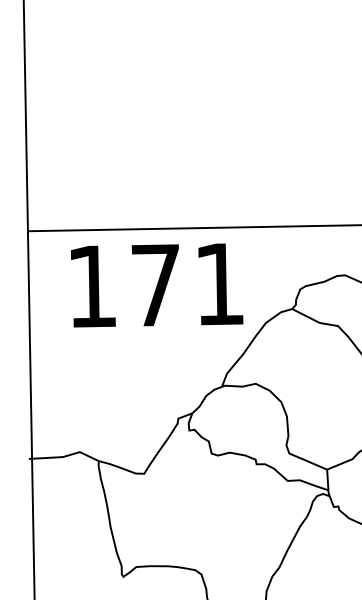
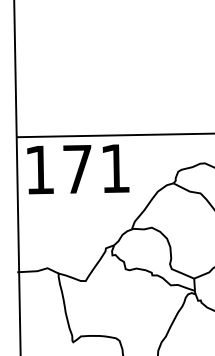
text: (157, 285) -> (78, 169), moved

